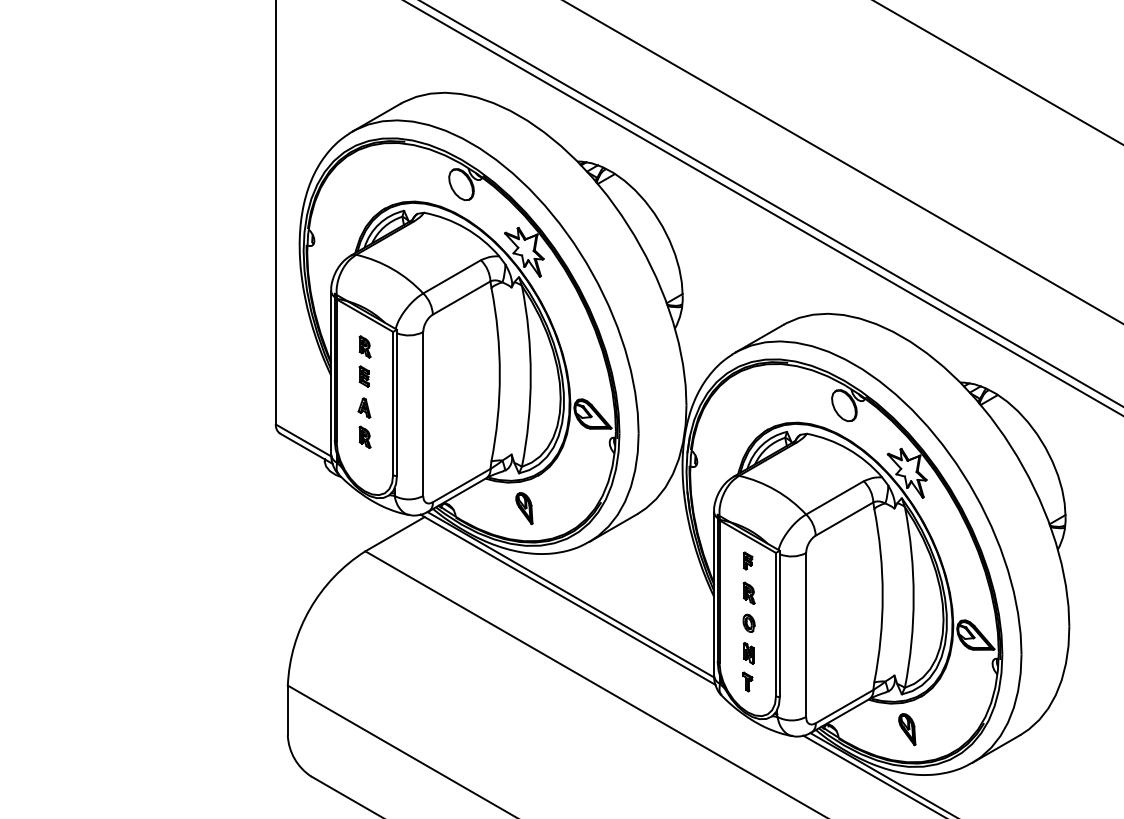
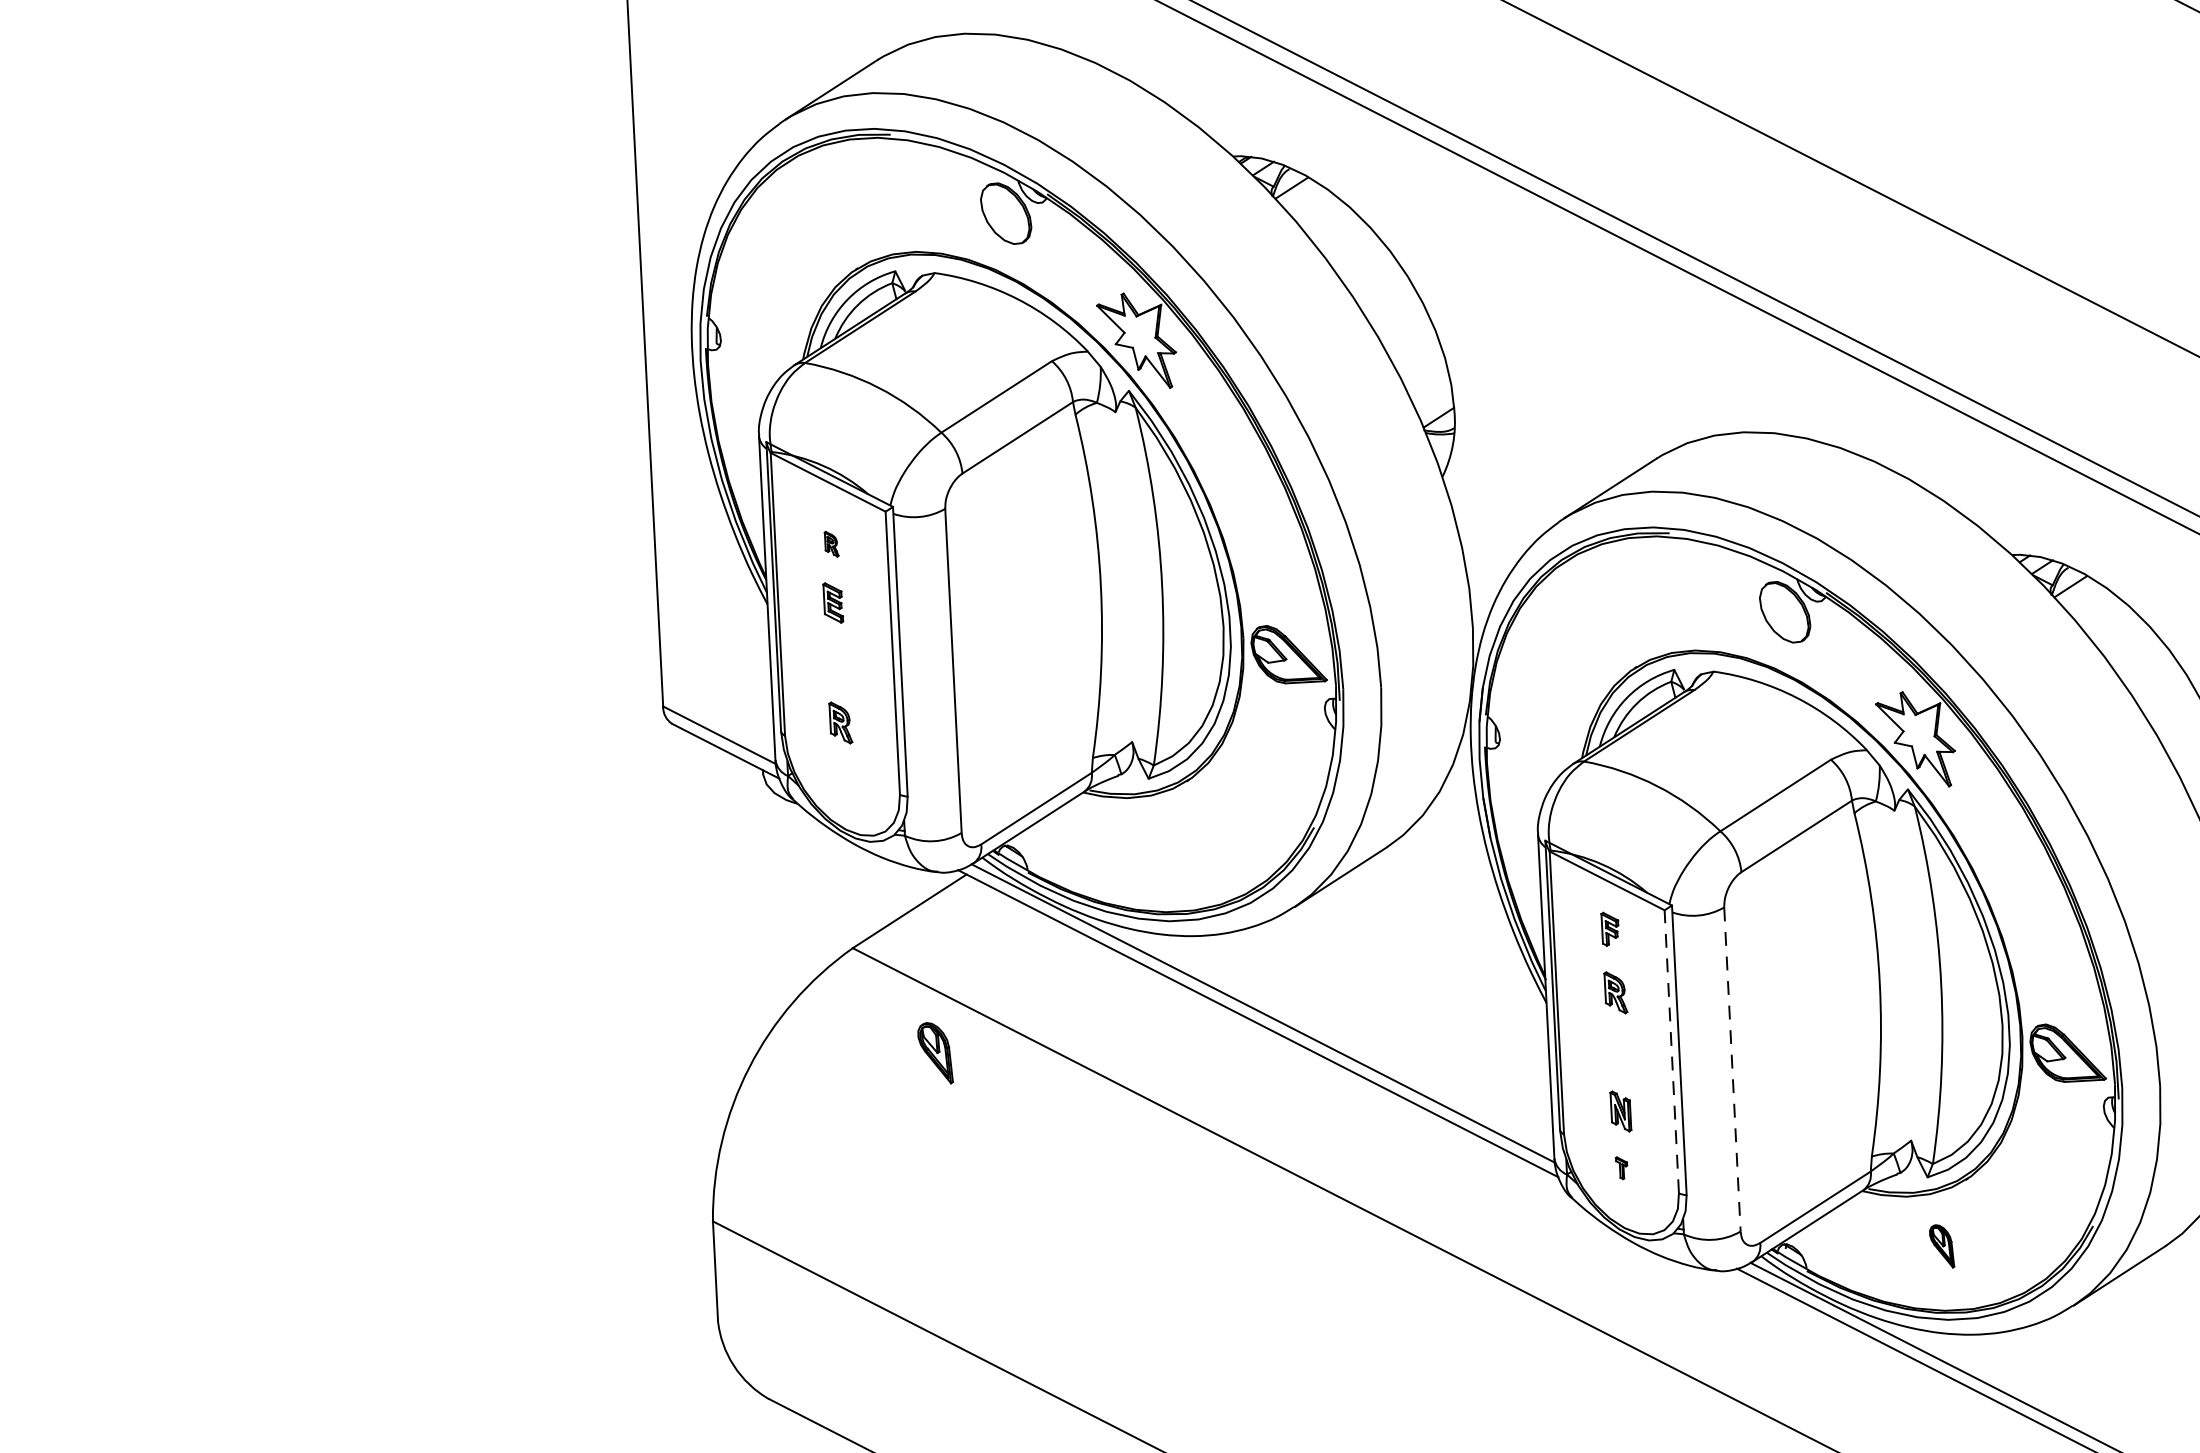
part: (364, 346) -> (830, 543), size x0.6
part: (364, 407) -> (836, 663), removed
part: (524, 508) -> (935, 1053), moved
part: (748, 622) -> (1617, 1050), removed
line: (775, 624) -> (1670, 1051), solid -> dashed
line: (806, 635) -> (1733, 1070), solid -> dashed
part: (747, 681) -> (1621, 1167), size x0.6
part: (907, 729) -> (1942, 1246), size x0.7

